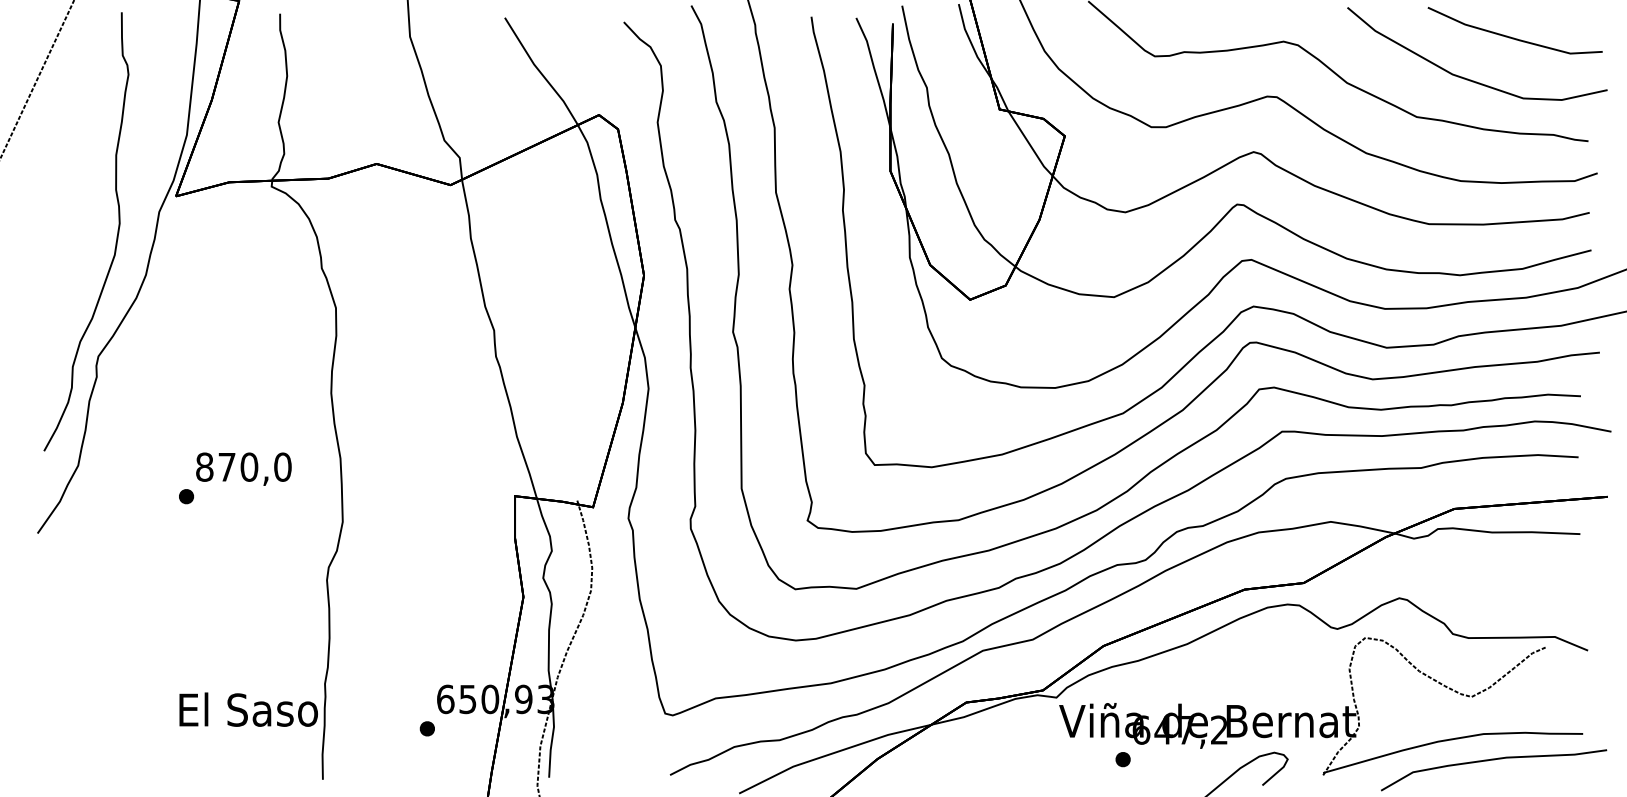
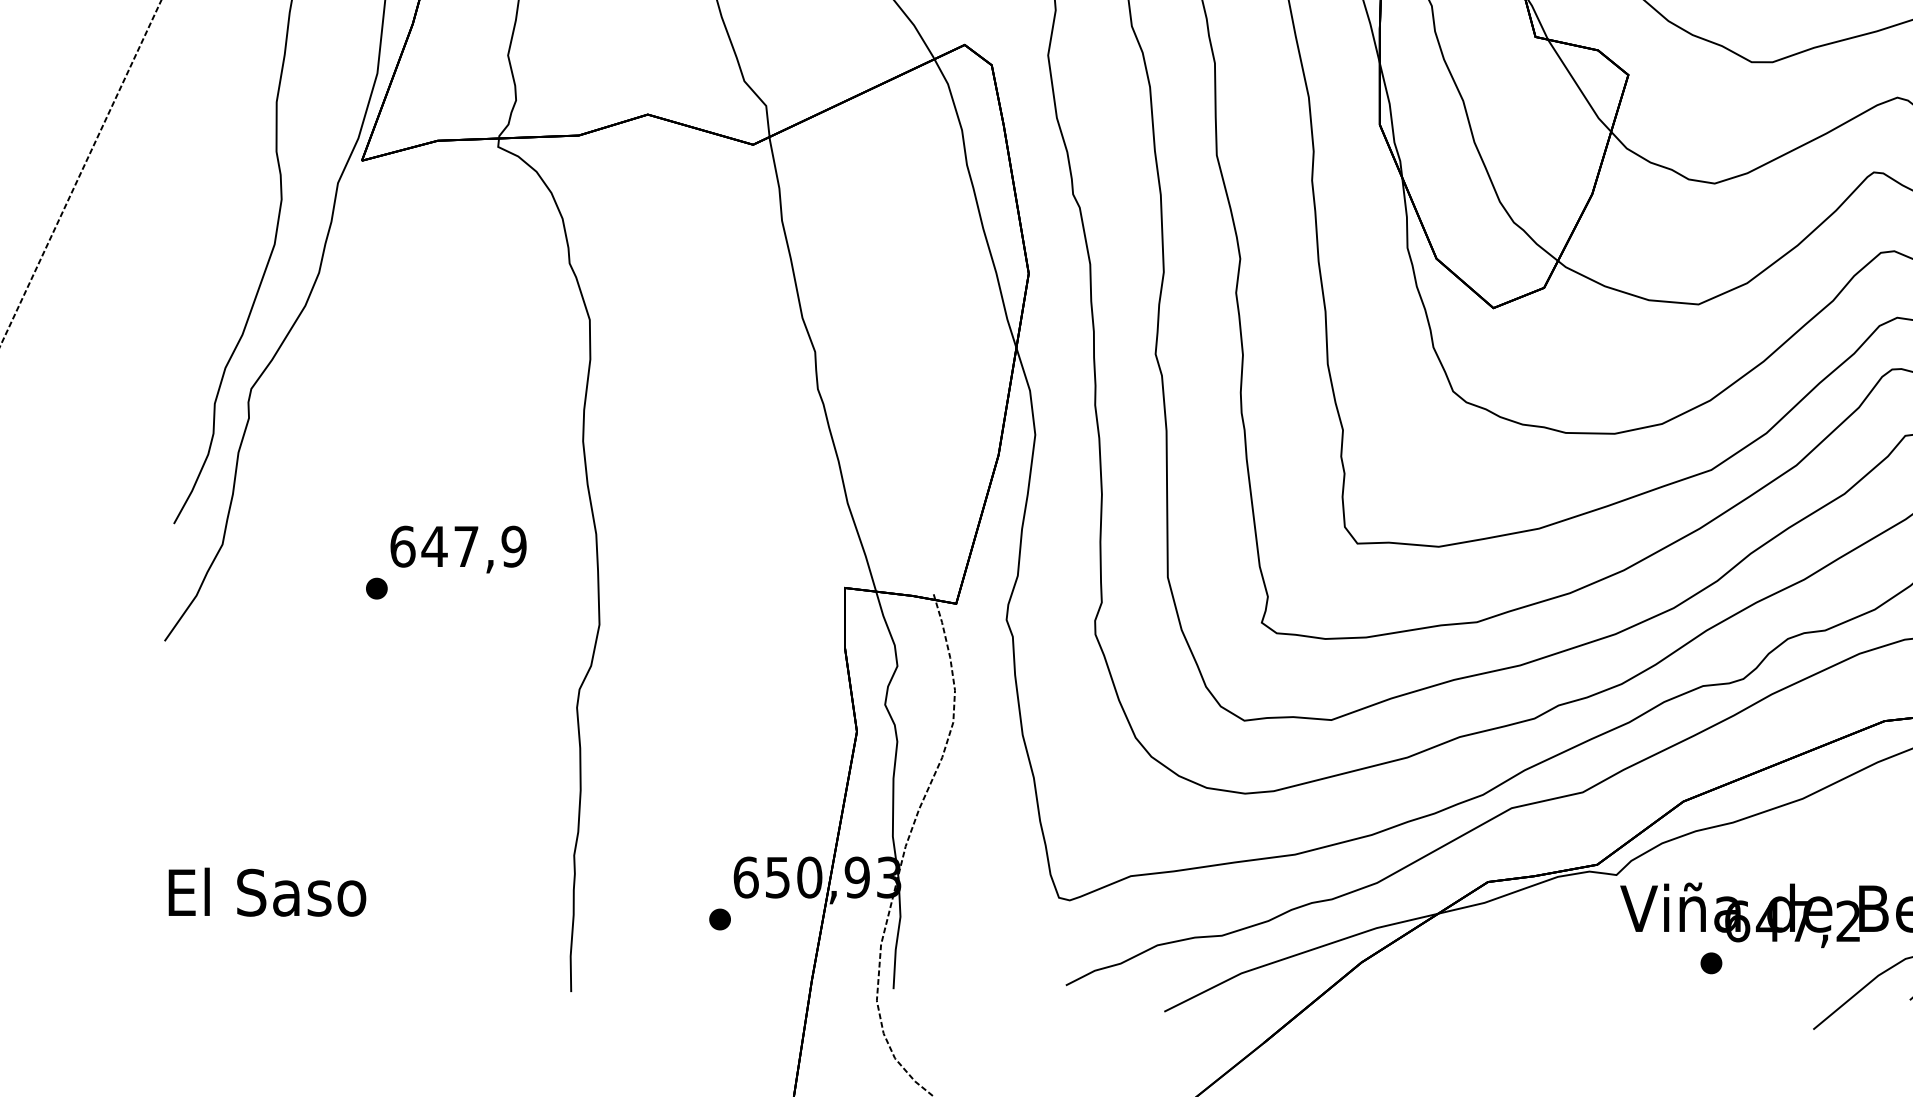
text: (243, 466) -> (458, 545), 870,0 -> 647,9
text: (248, 709) -> (267, 891), moved

